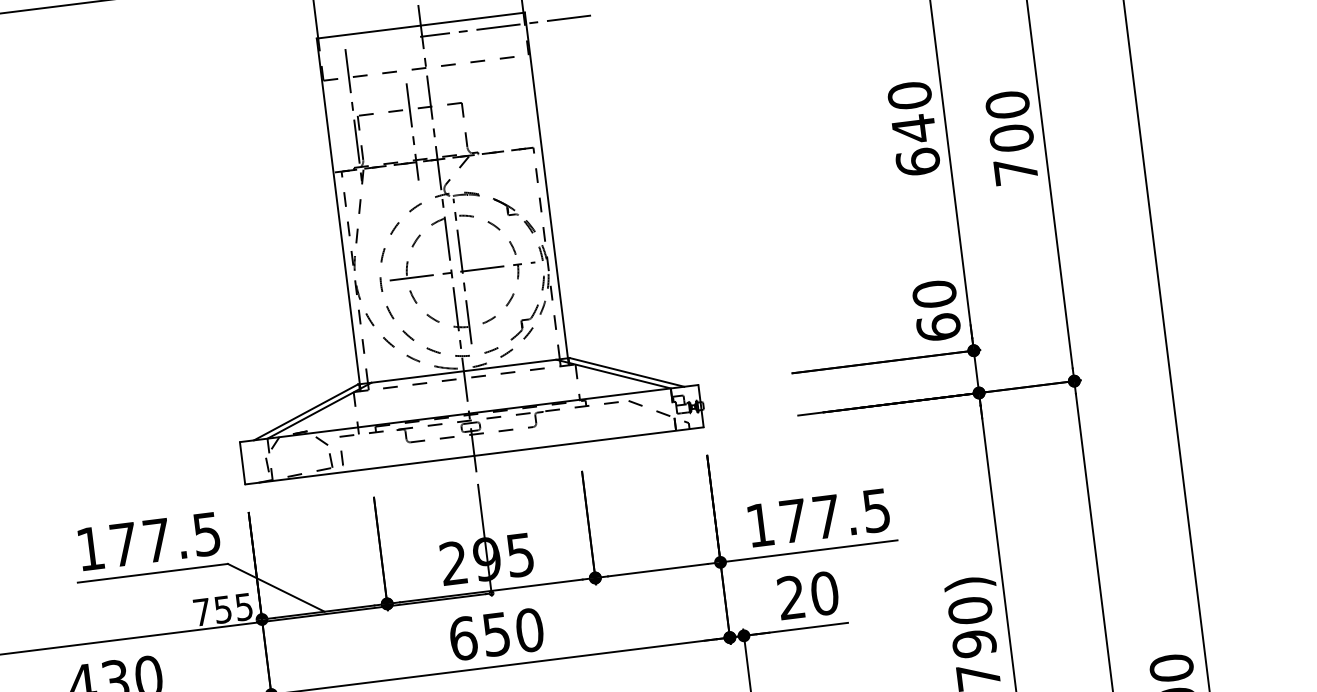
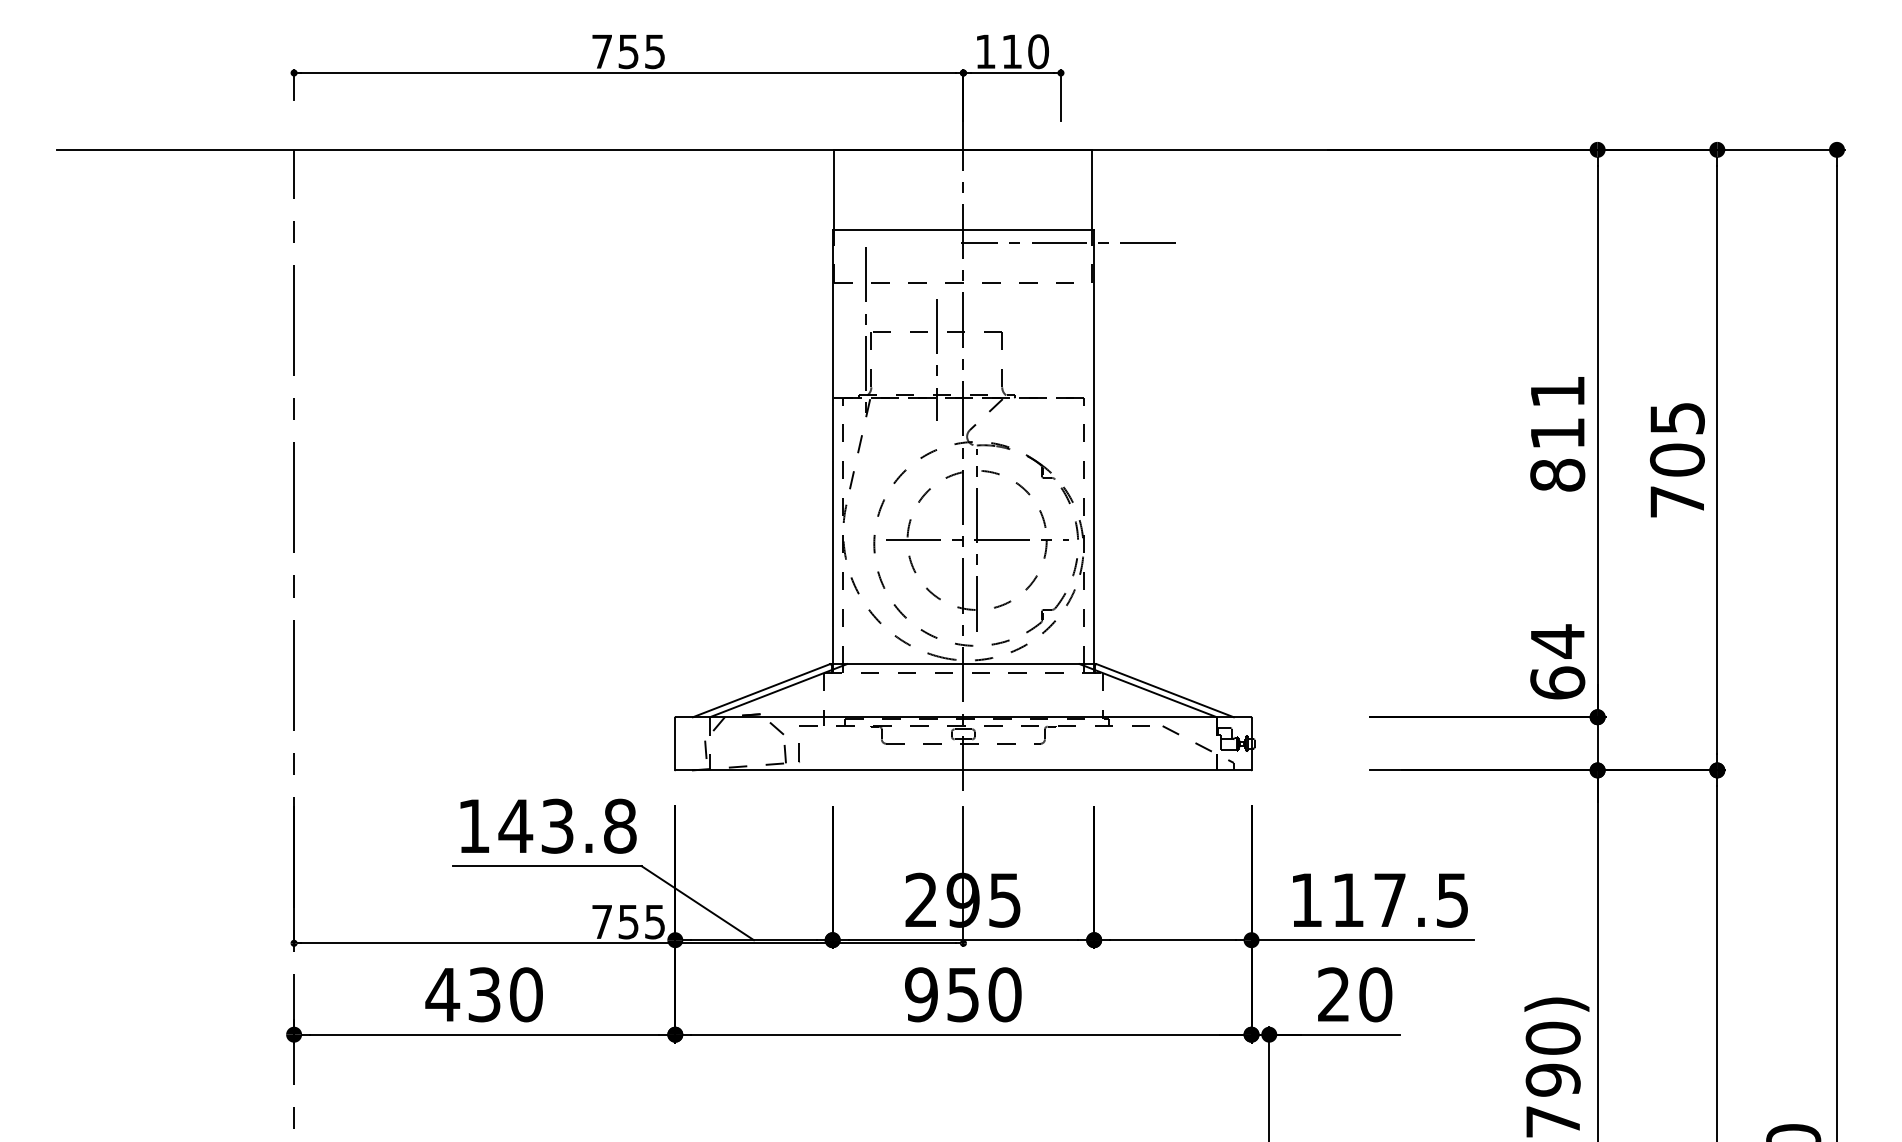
text: (1006, 104) -> (1676, 417), 700 -> 705
text: (913, 128) -> (1557, 433), 640 -> 811
text: (934, 294) -> (1557, 641), 60 -> 64
text: (793, 520) -> (1348, 899), 177.5 -> 117.5
text: (164, 538) -> (567, 825), 177.5 -> 143.8
text: (463, 638) -> (921, 994), 650 -> 950

